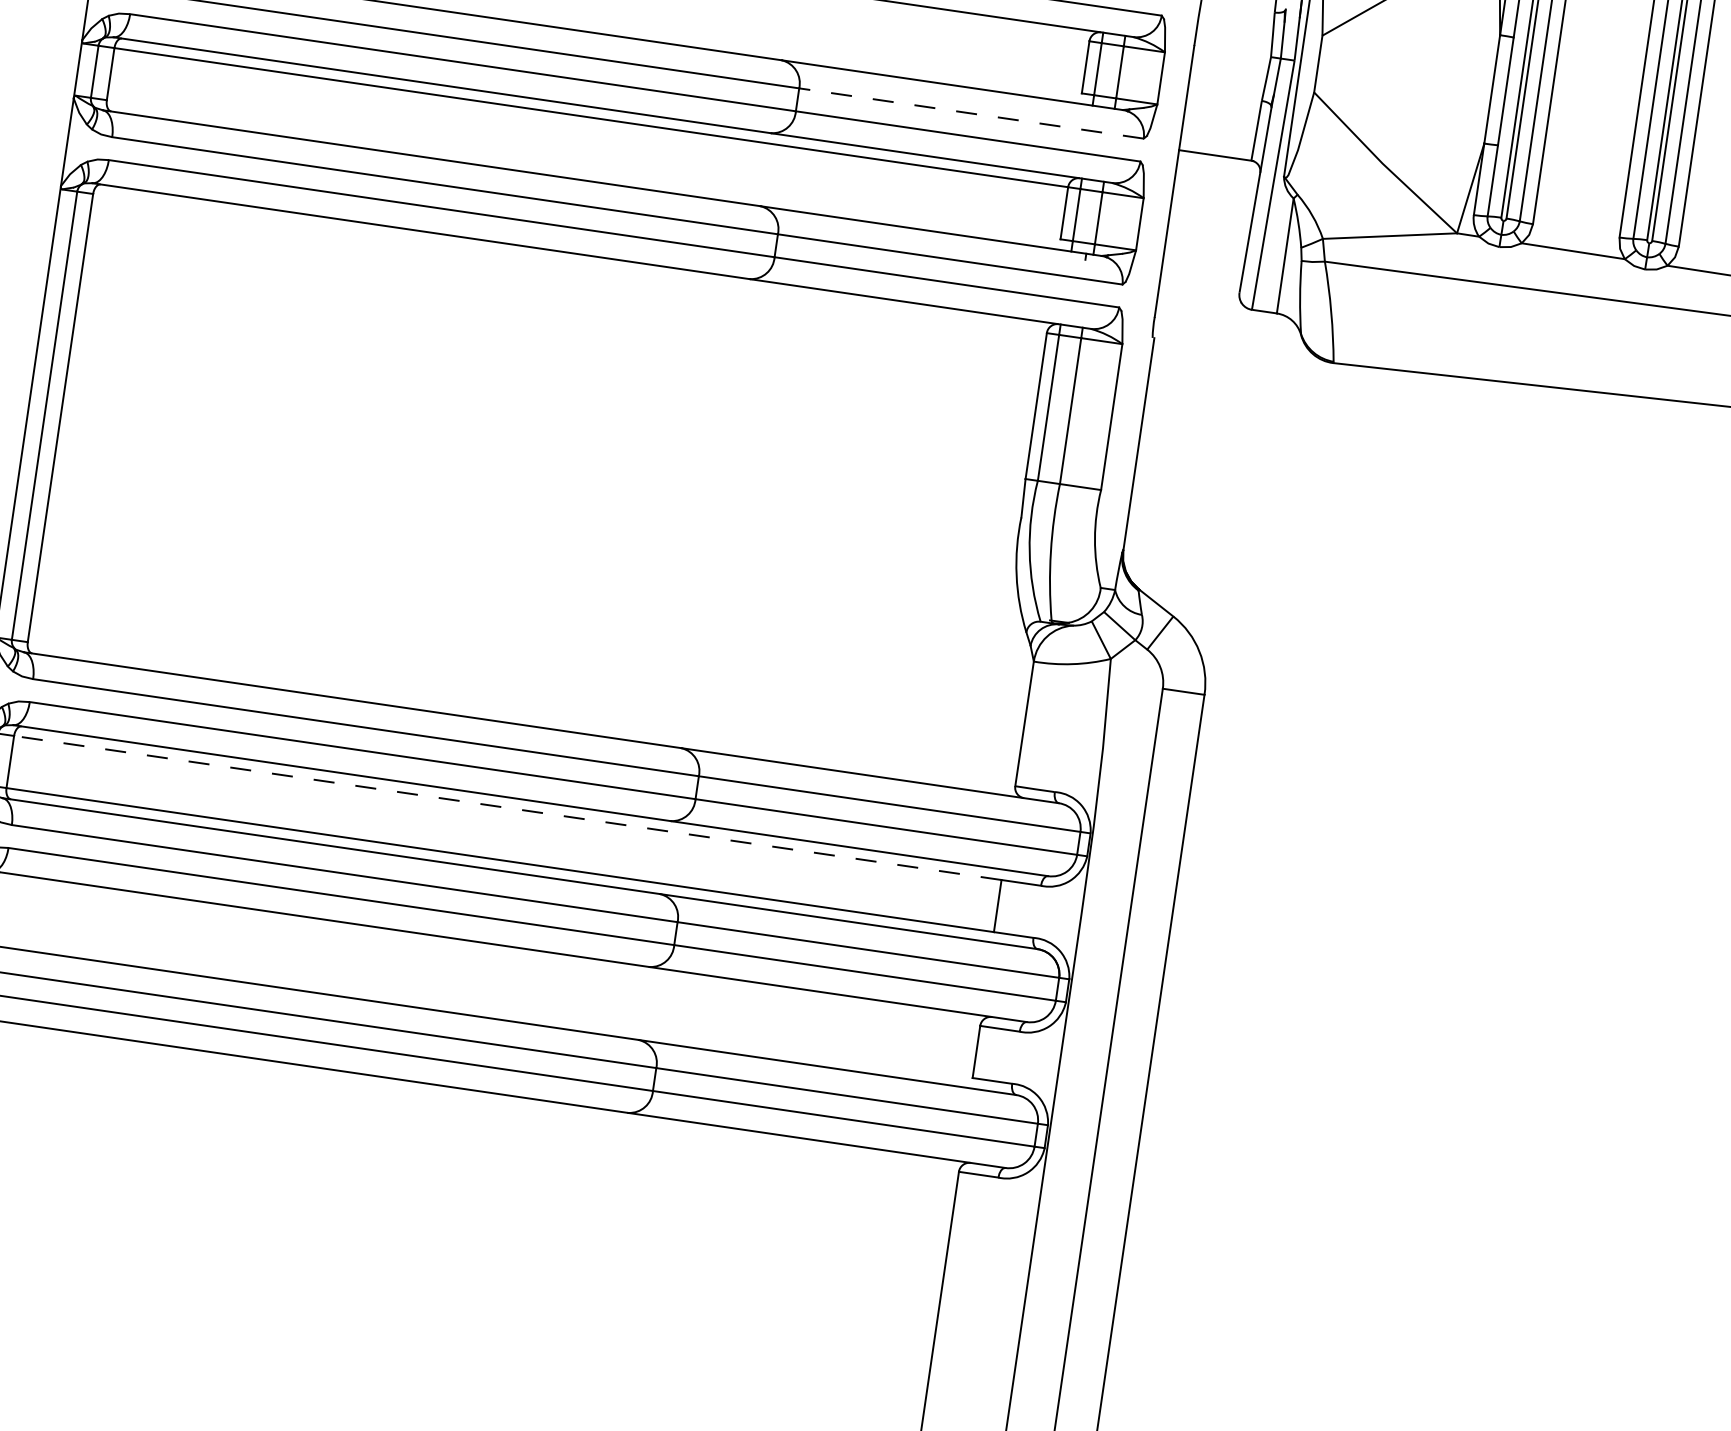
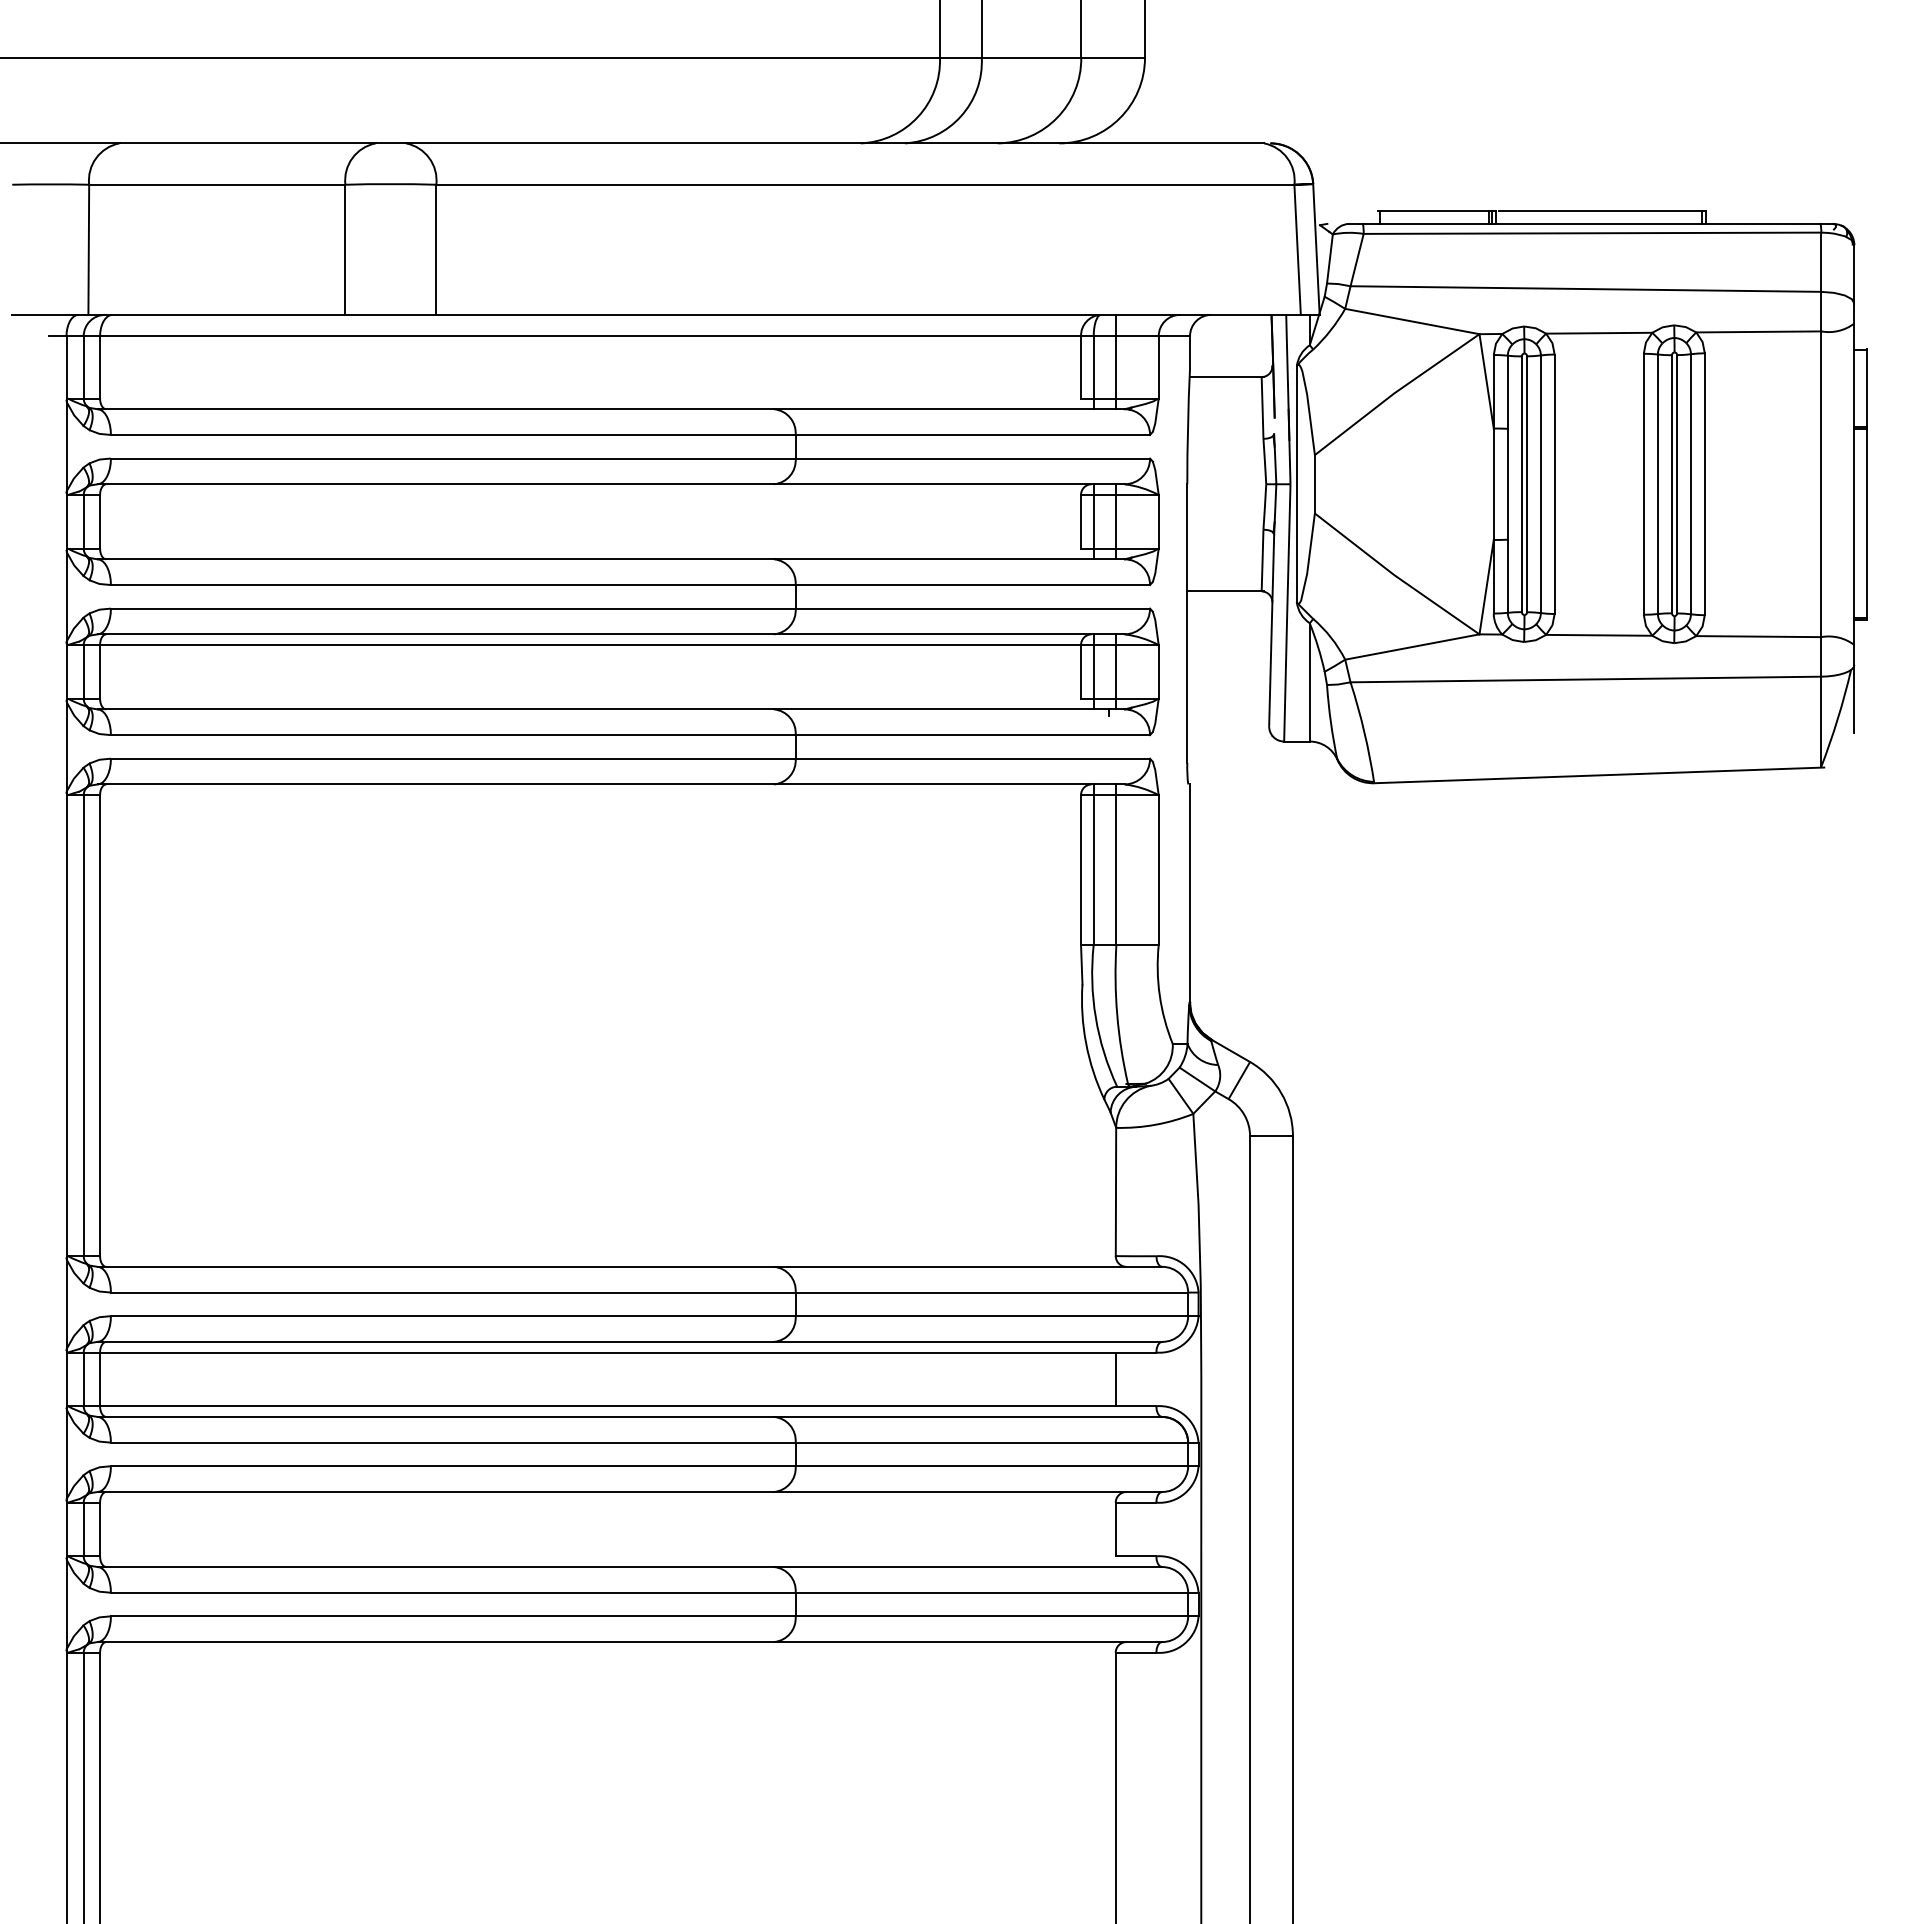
line: (971, 113) -> (972, 585), dashed -> solid
line: (507, 807) -> (607, 1352), dashed -> solid

